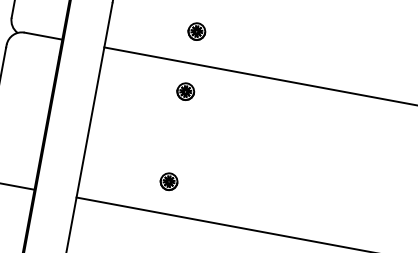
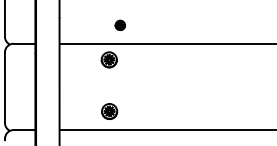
part: (195, 29) -> (119, 24), moved
part: (186, 90) -> (109, 59), size x1.6
part: (167, 181) -> (108, 111), size x1.6

